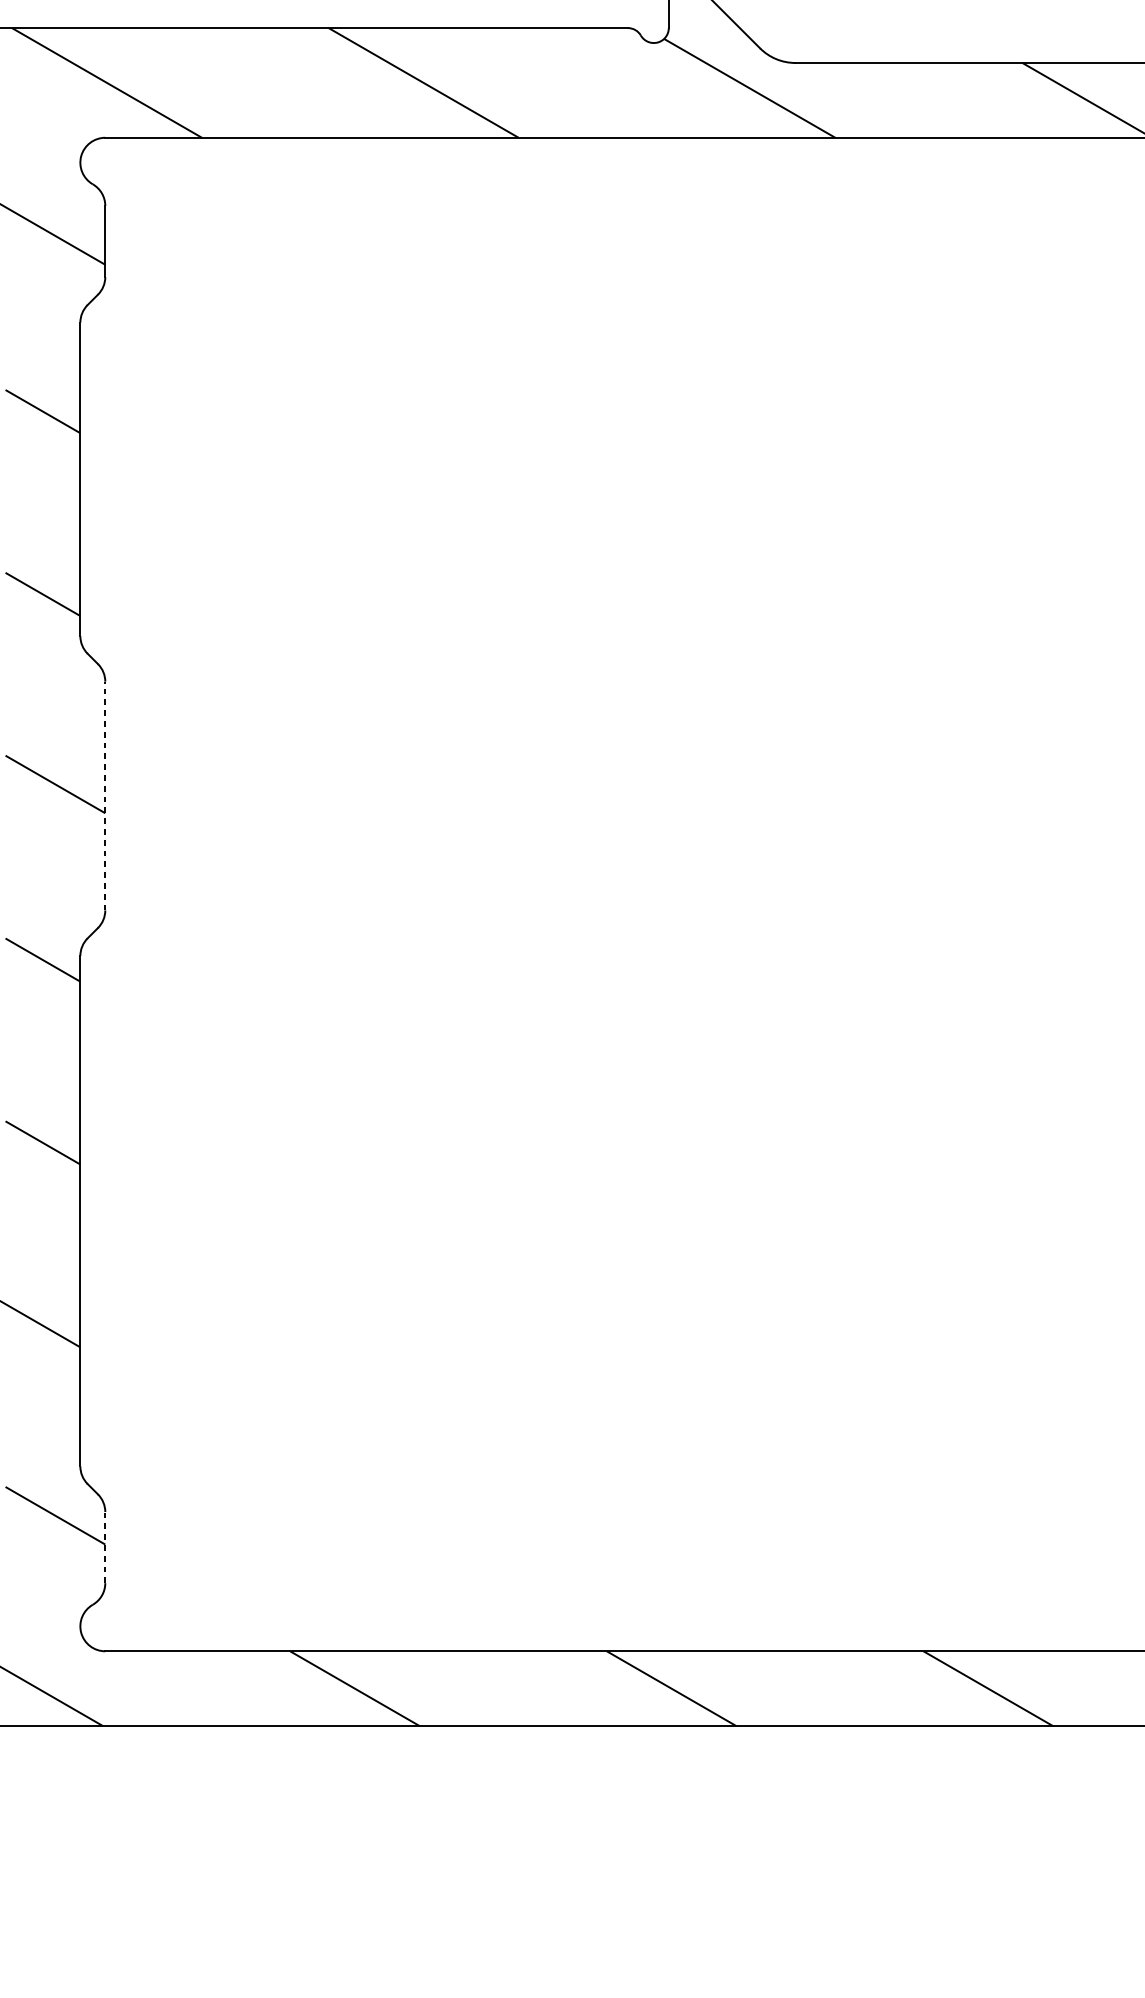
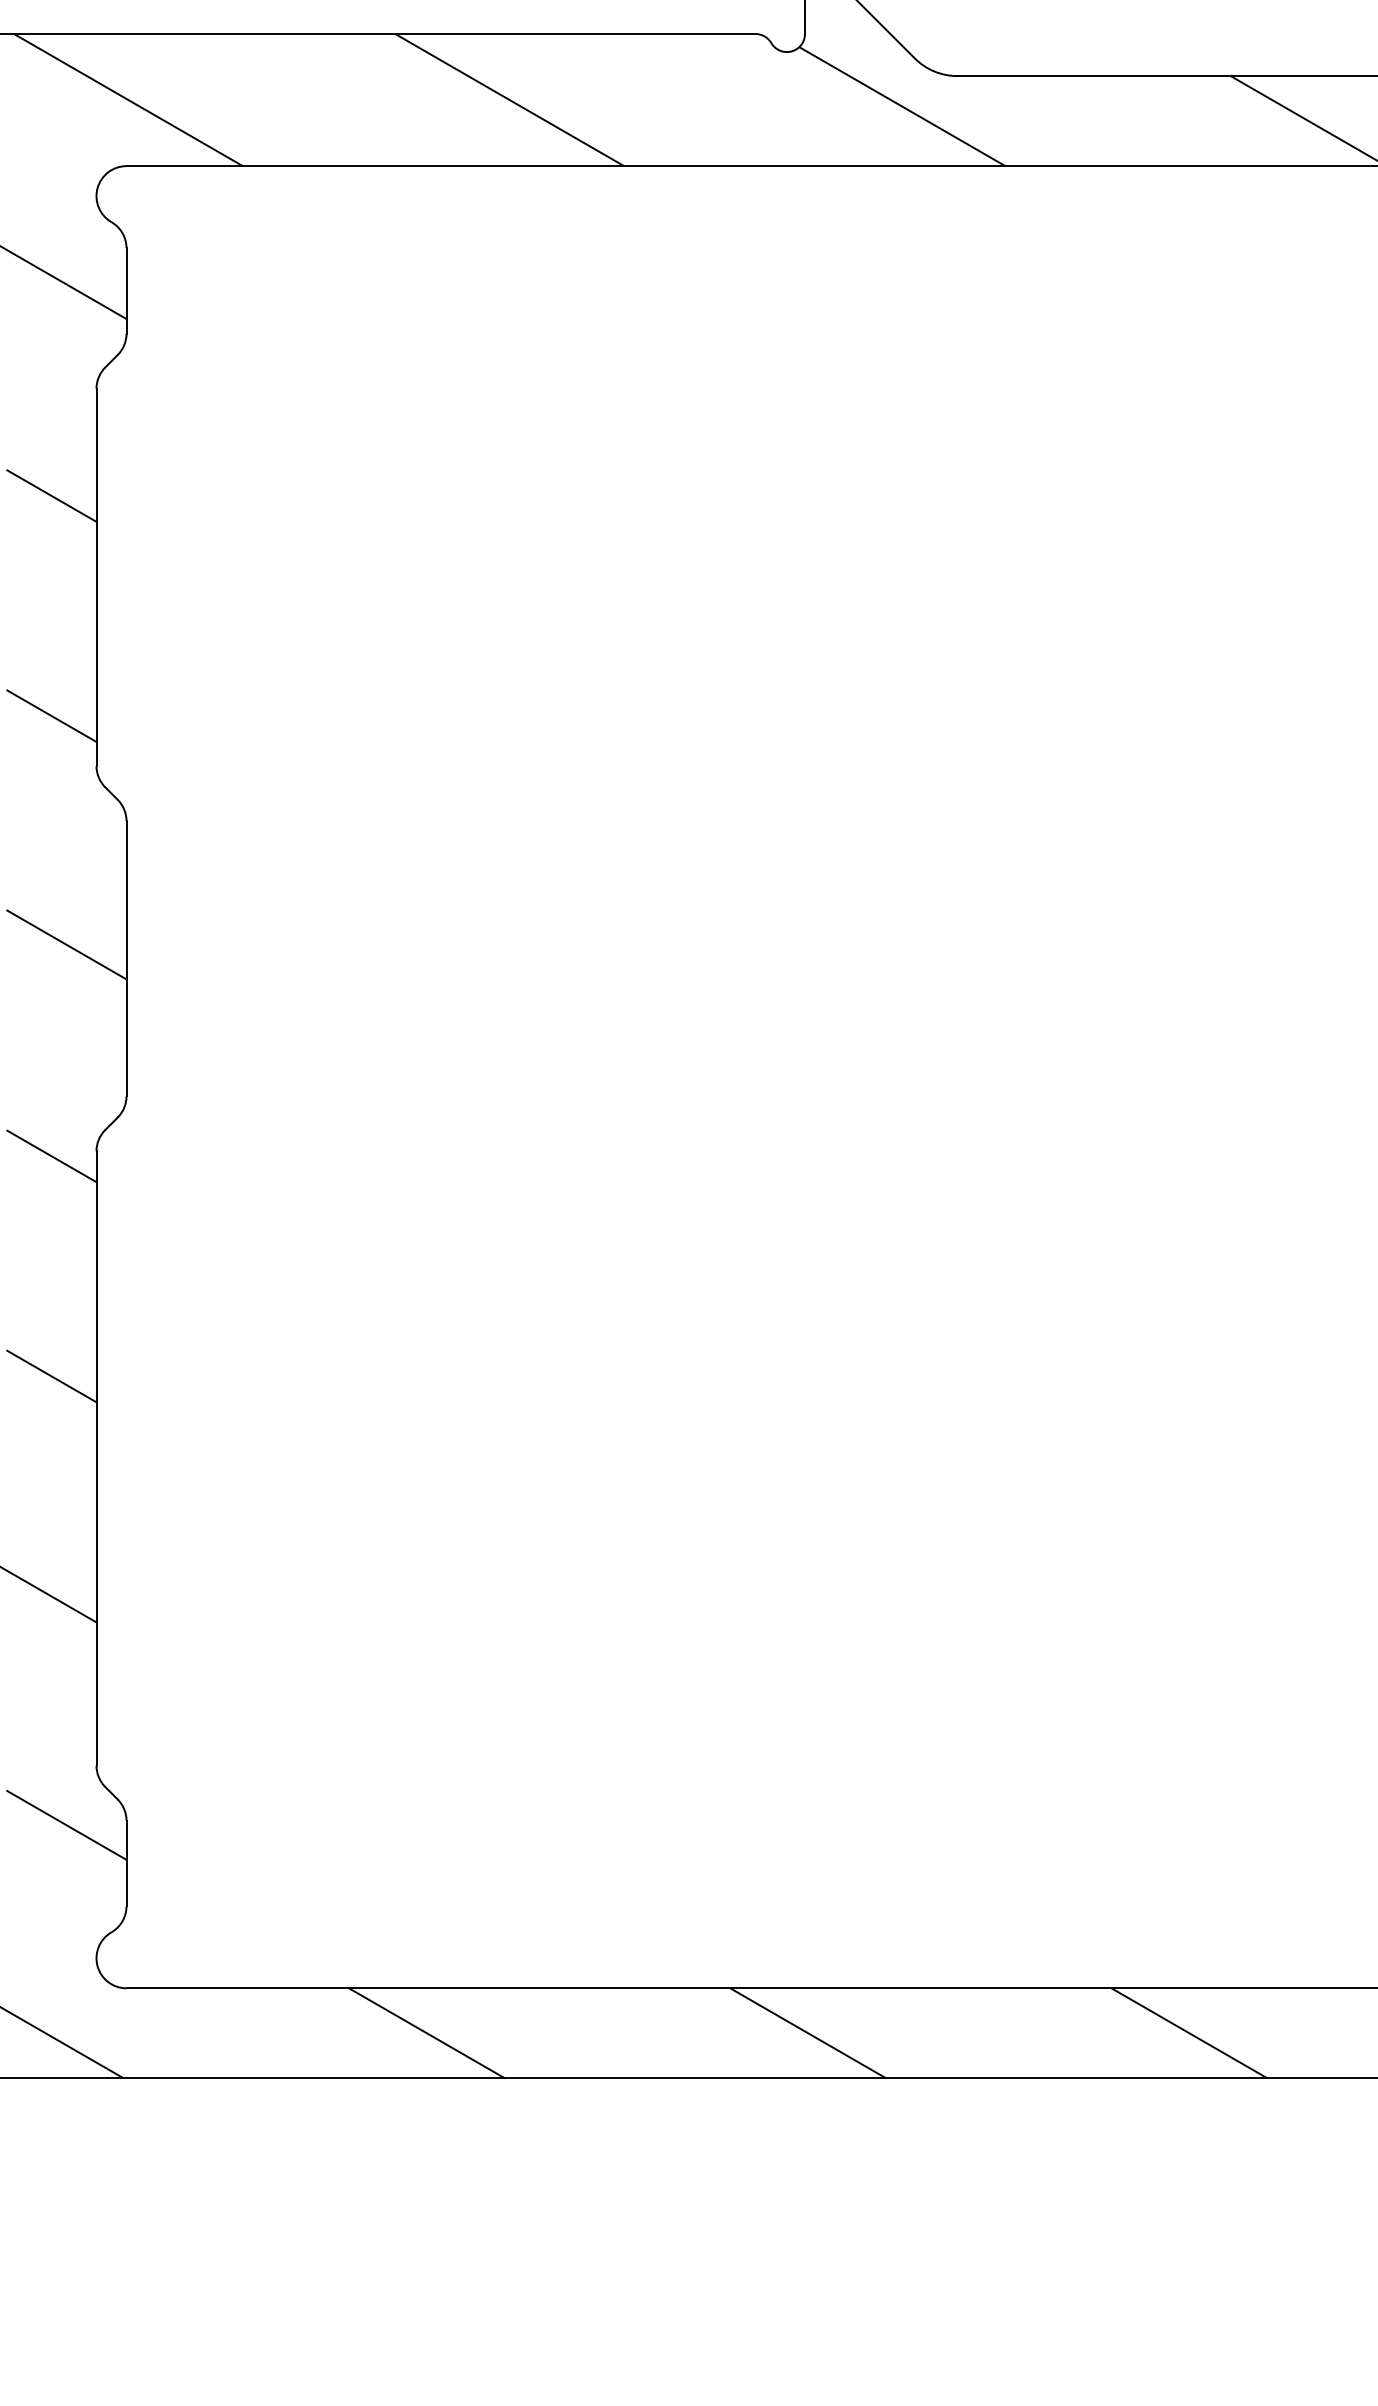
line: (105, 795) -> (126, 958), dashed -> solid
line: (105, 1547) -> (126, 1863), dashed -> solid

